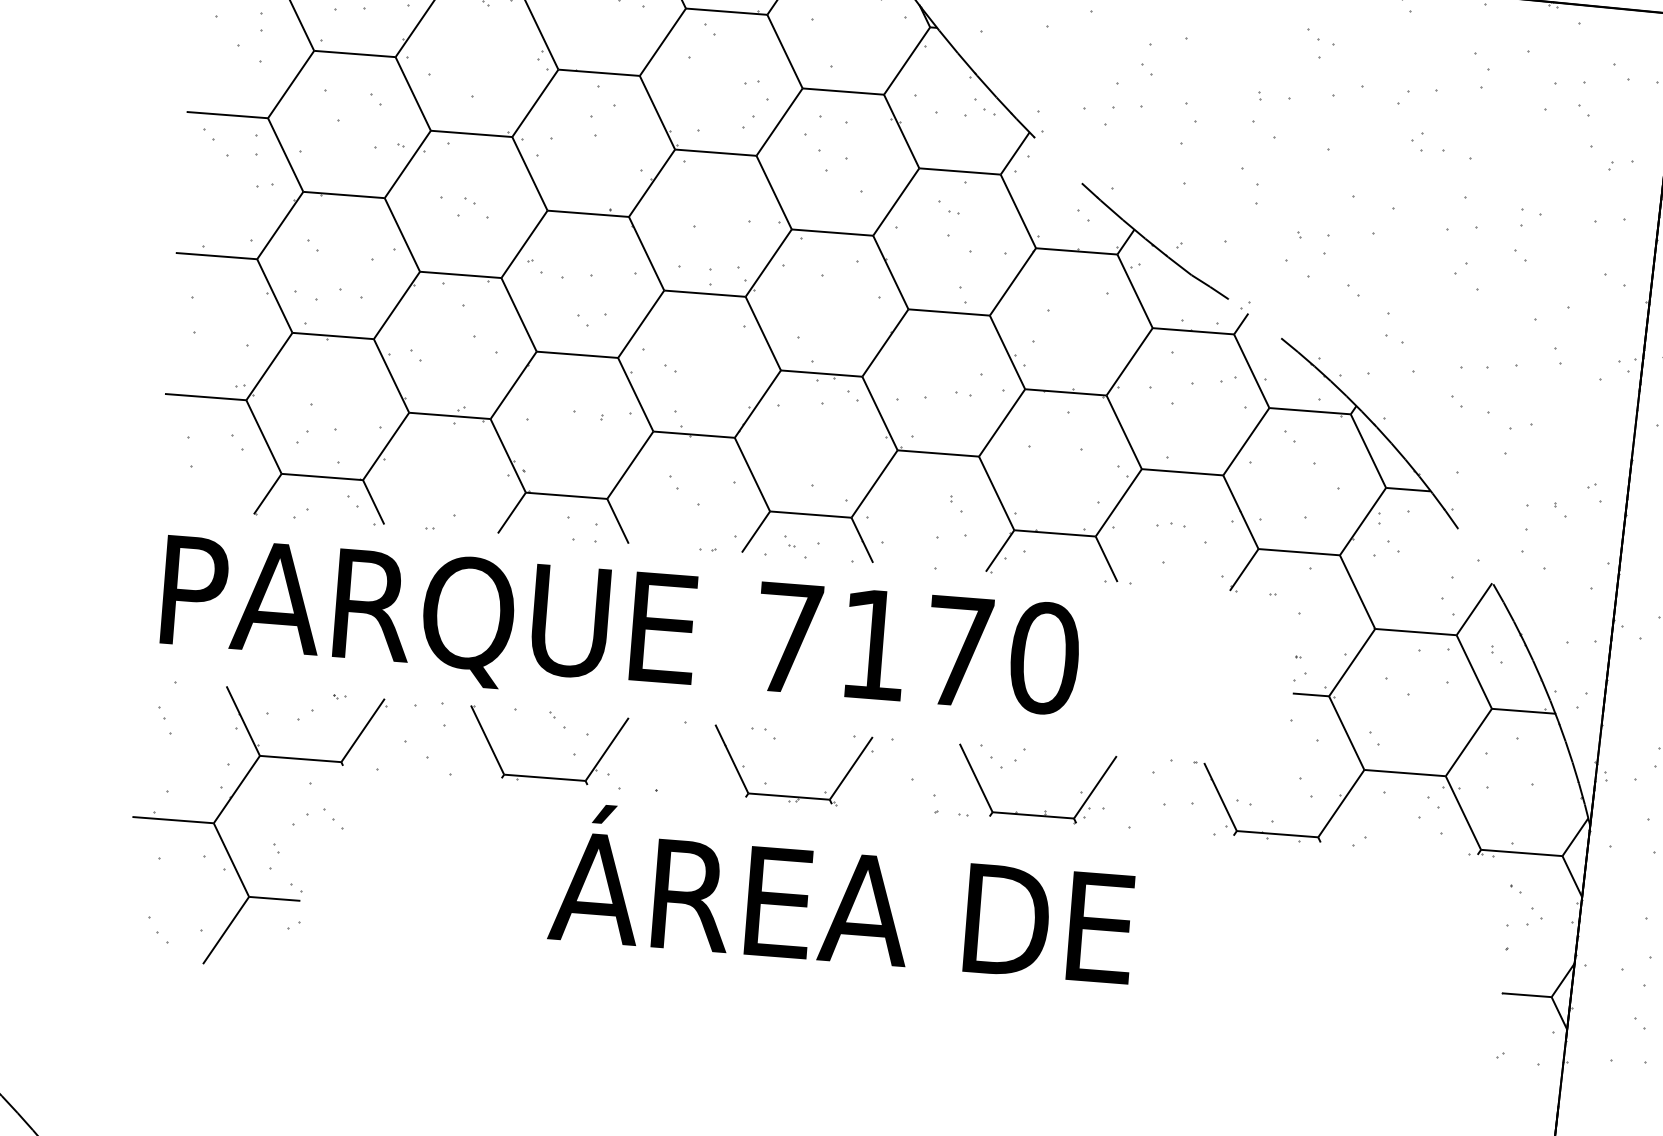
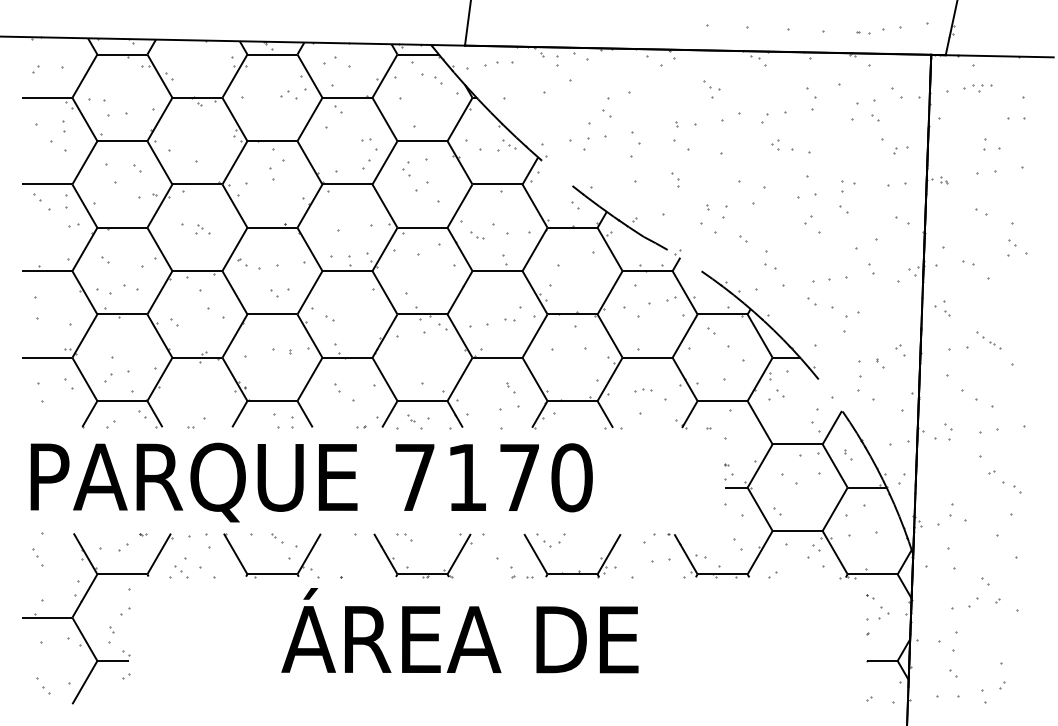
part: (813, 134) -> (406, 168), size x0.62
part: (1250, 185) -> (675, 179), size x0.62
part: (474, 207) -> (202, 229), size x0.71
part: (948, 208) -> (477, 235), moved
part: (333, 819) -> (181, 571), moved

